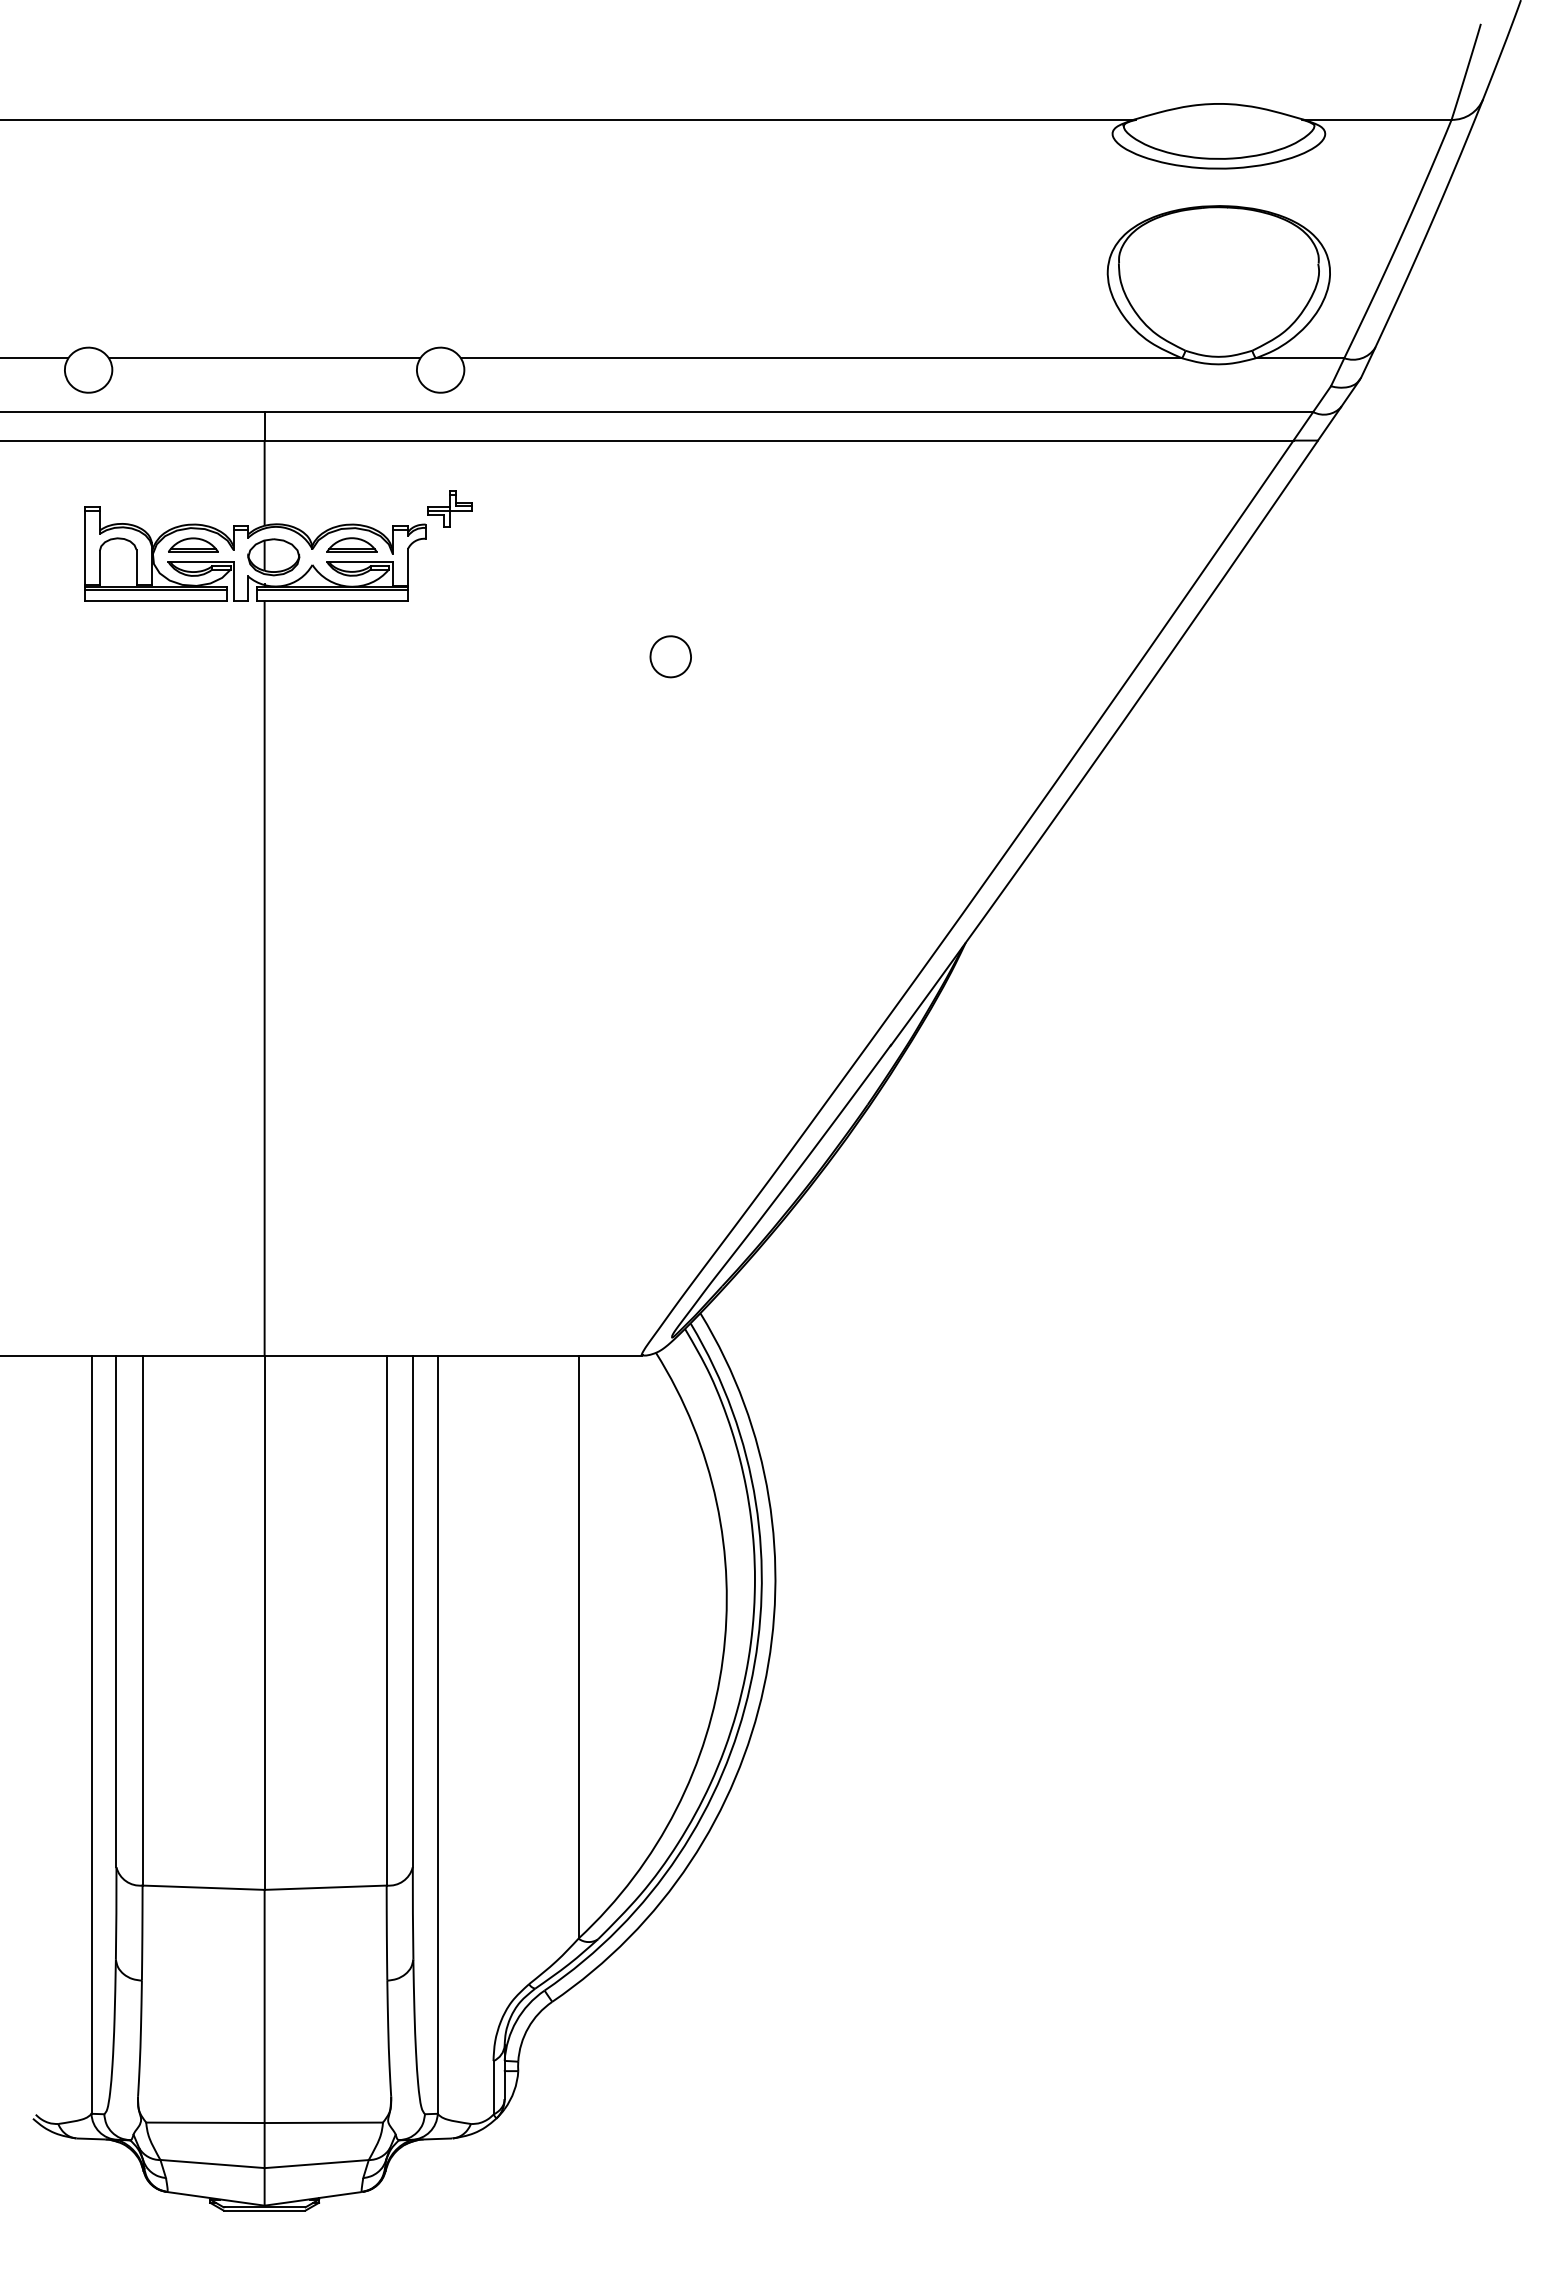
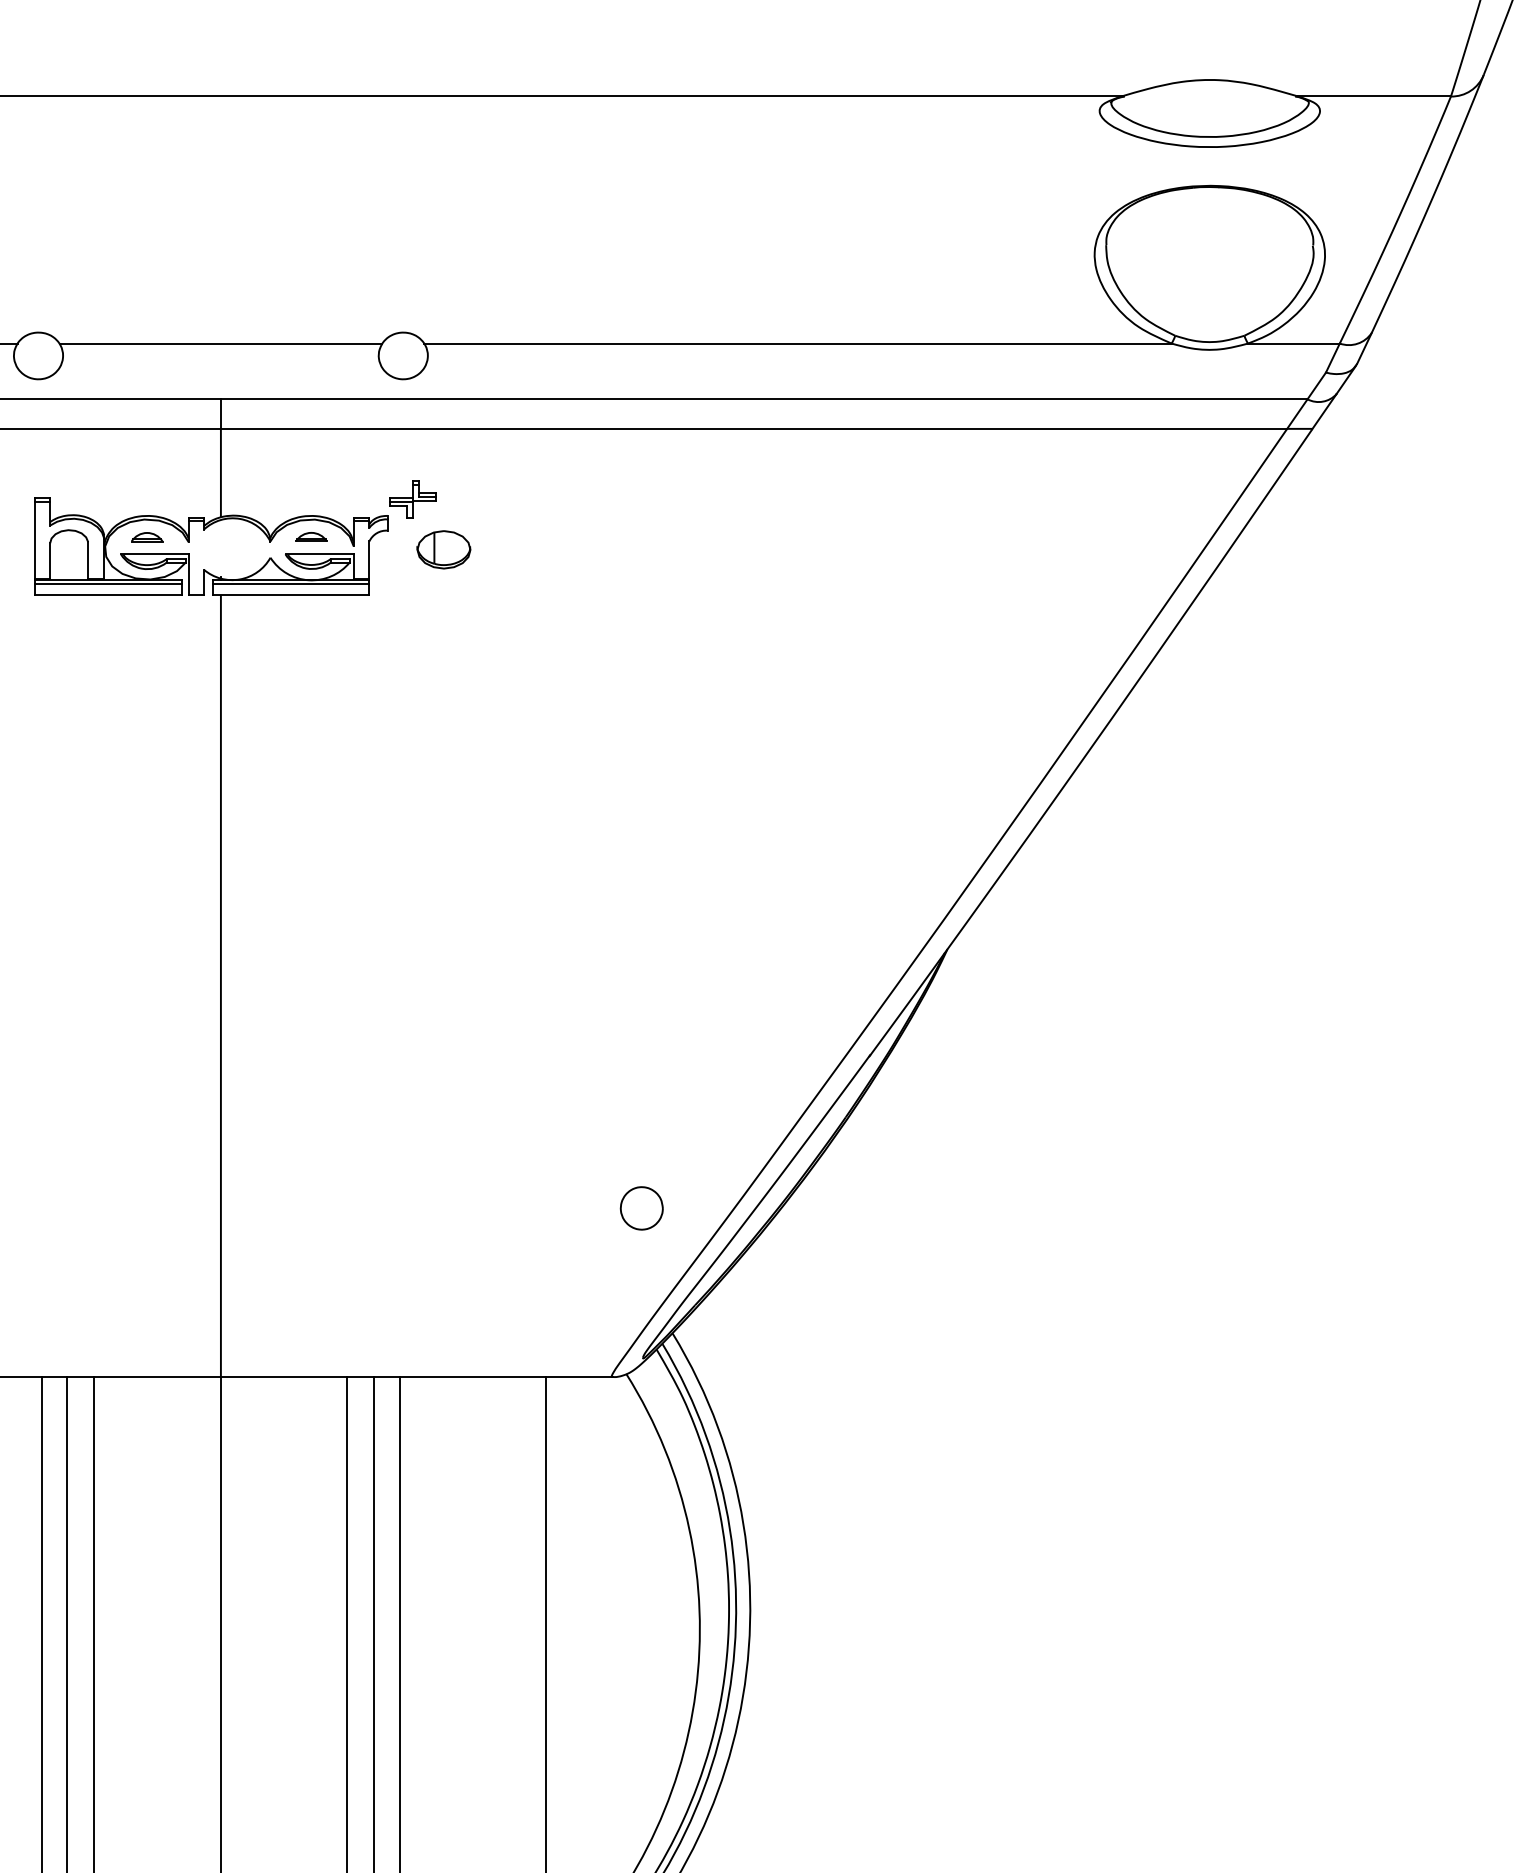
part: (193, 544) -> (147, 536), size x0.6
part: (351, 544) -> (310, 536), size x0.6
part: (273, 557) -> (443, 550), moved
part: (670, 656) -> (641, 1208), moved

